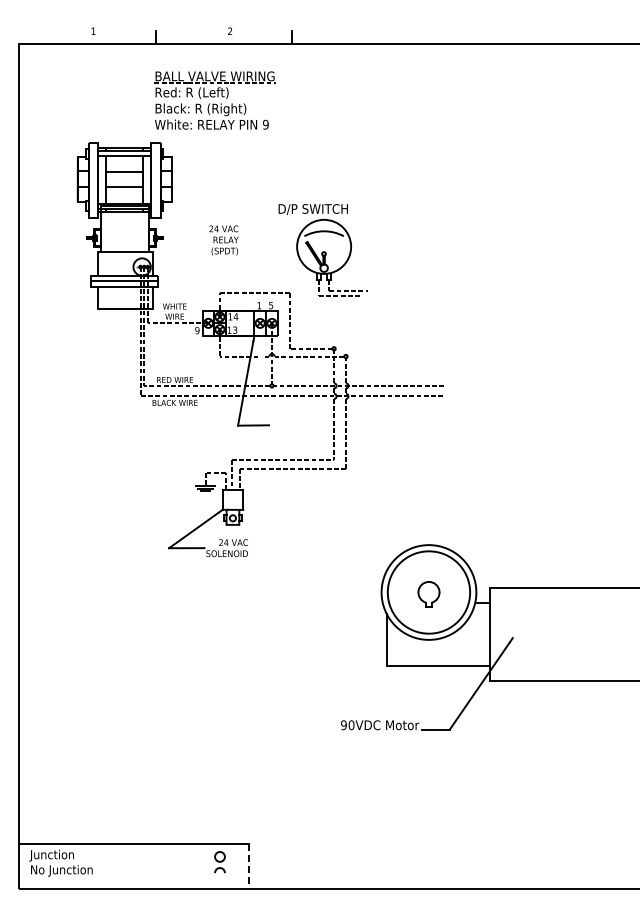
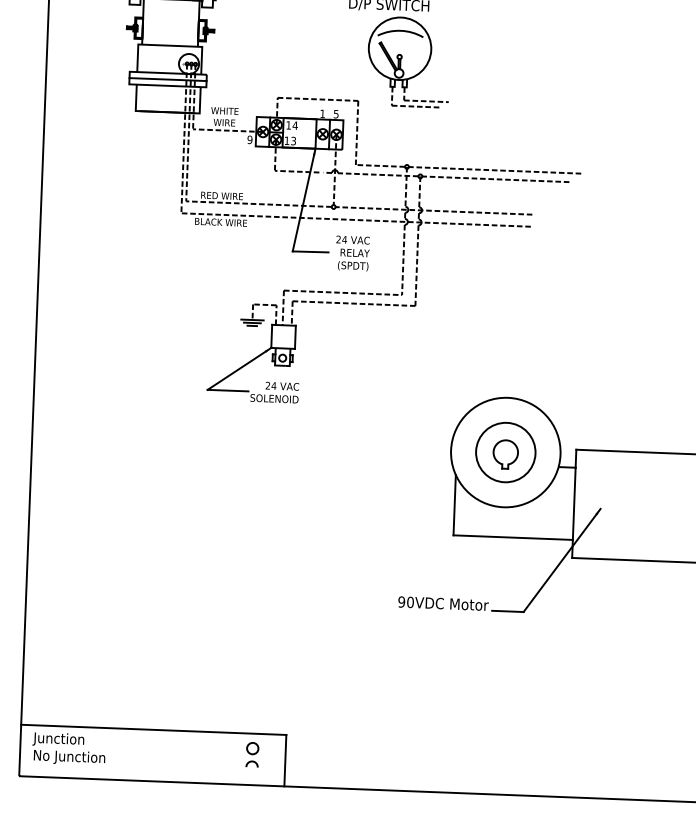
text: (223, 240) -> (352, 253), moved
line: (409, 348) -> (494, 169), added
line: (410, 356) -> (494, 179), added
circle: (428, 592) -> (505, 452), size x0.62
line: (248, 866) -> (285, 760), dashed -> solid

